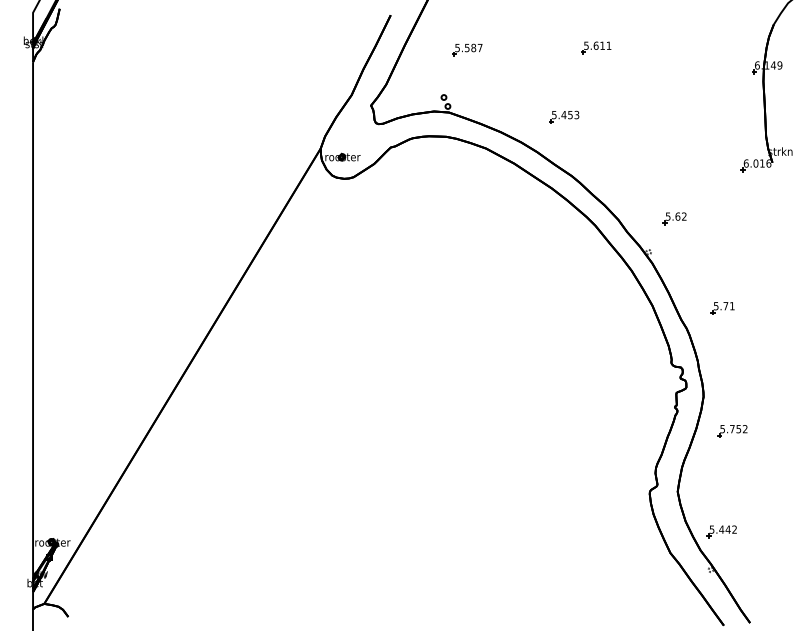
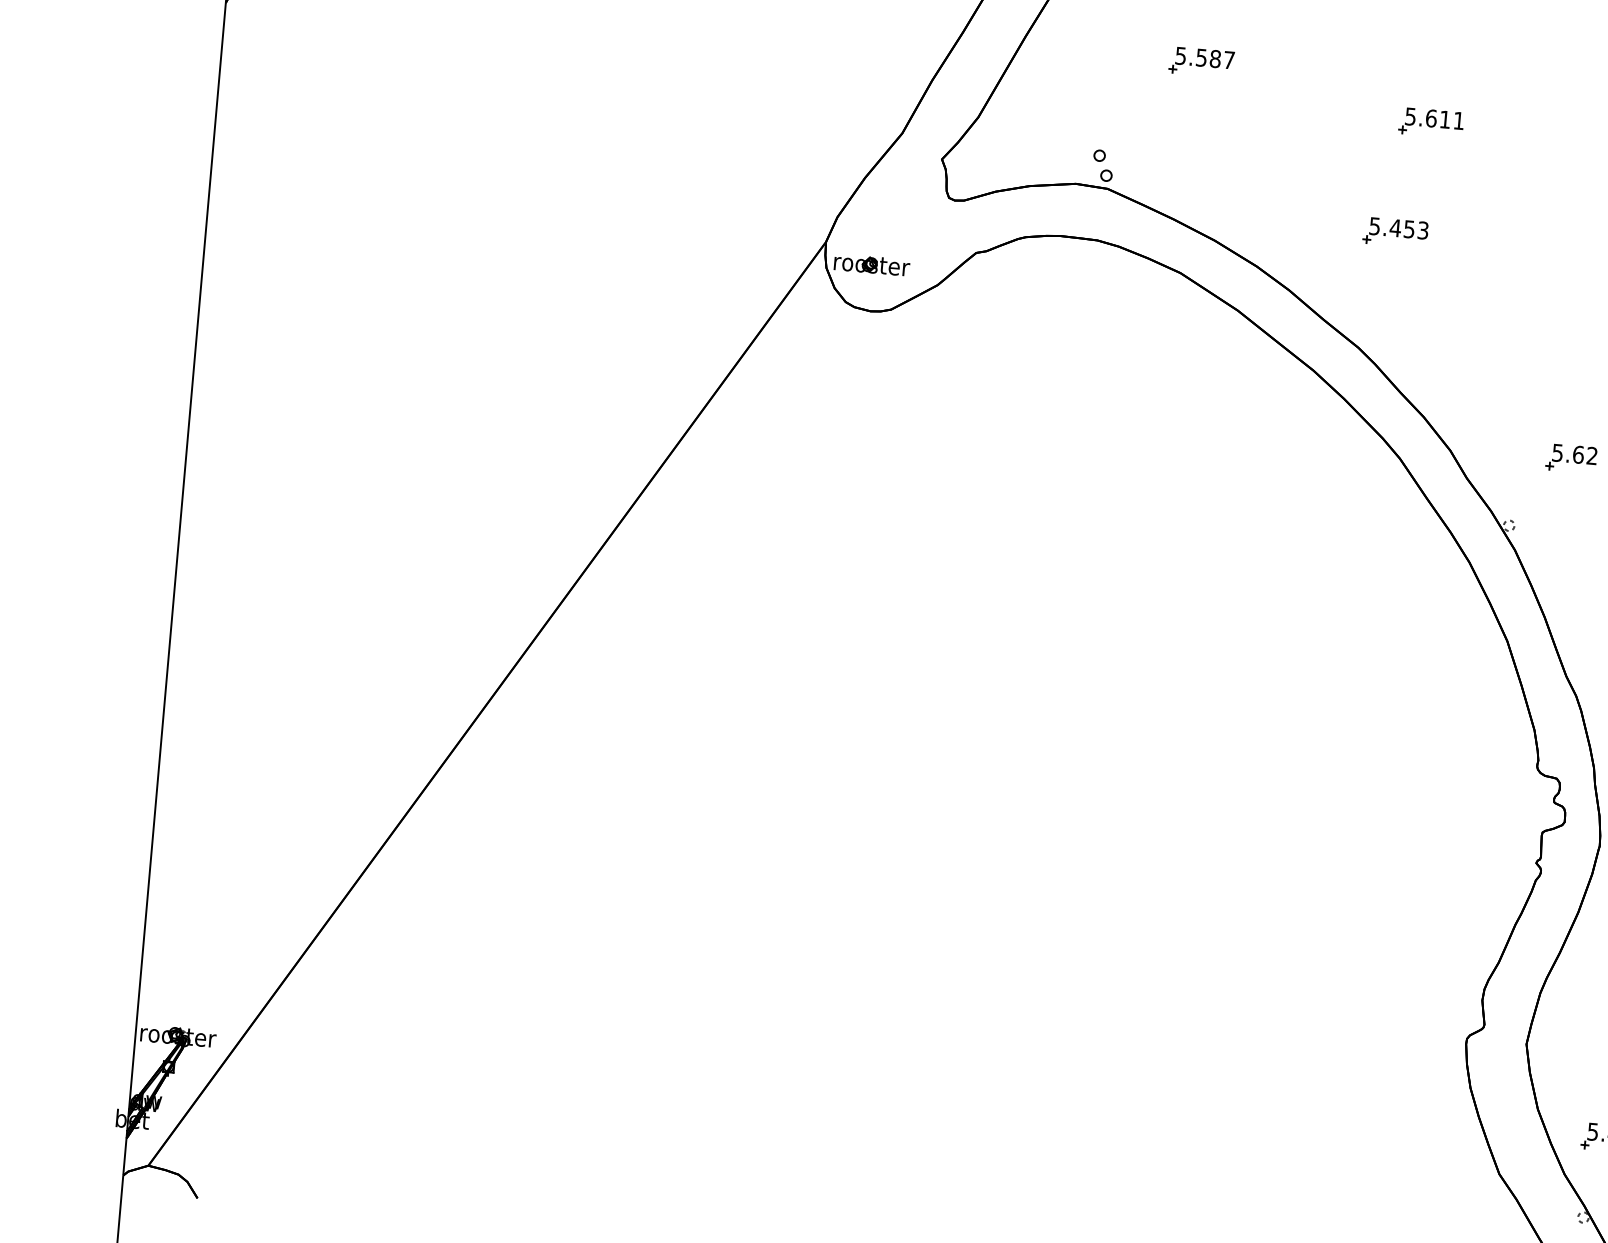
part: (596, 47) -> (1431, 122), moved
part: (467, 49) -> (1201, 61), moved
part: (564, 116) -> (1396, 231), moved

